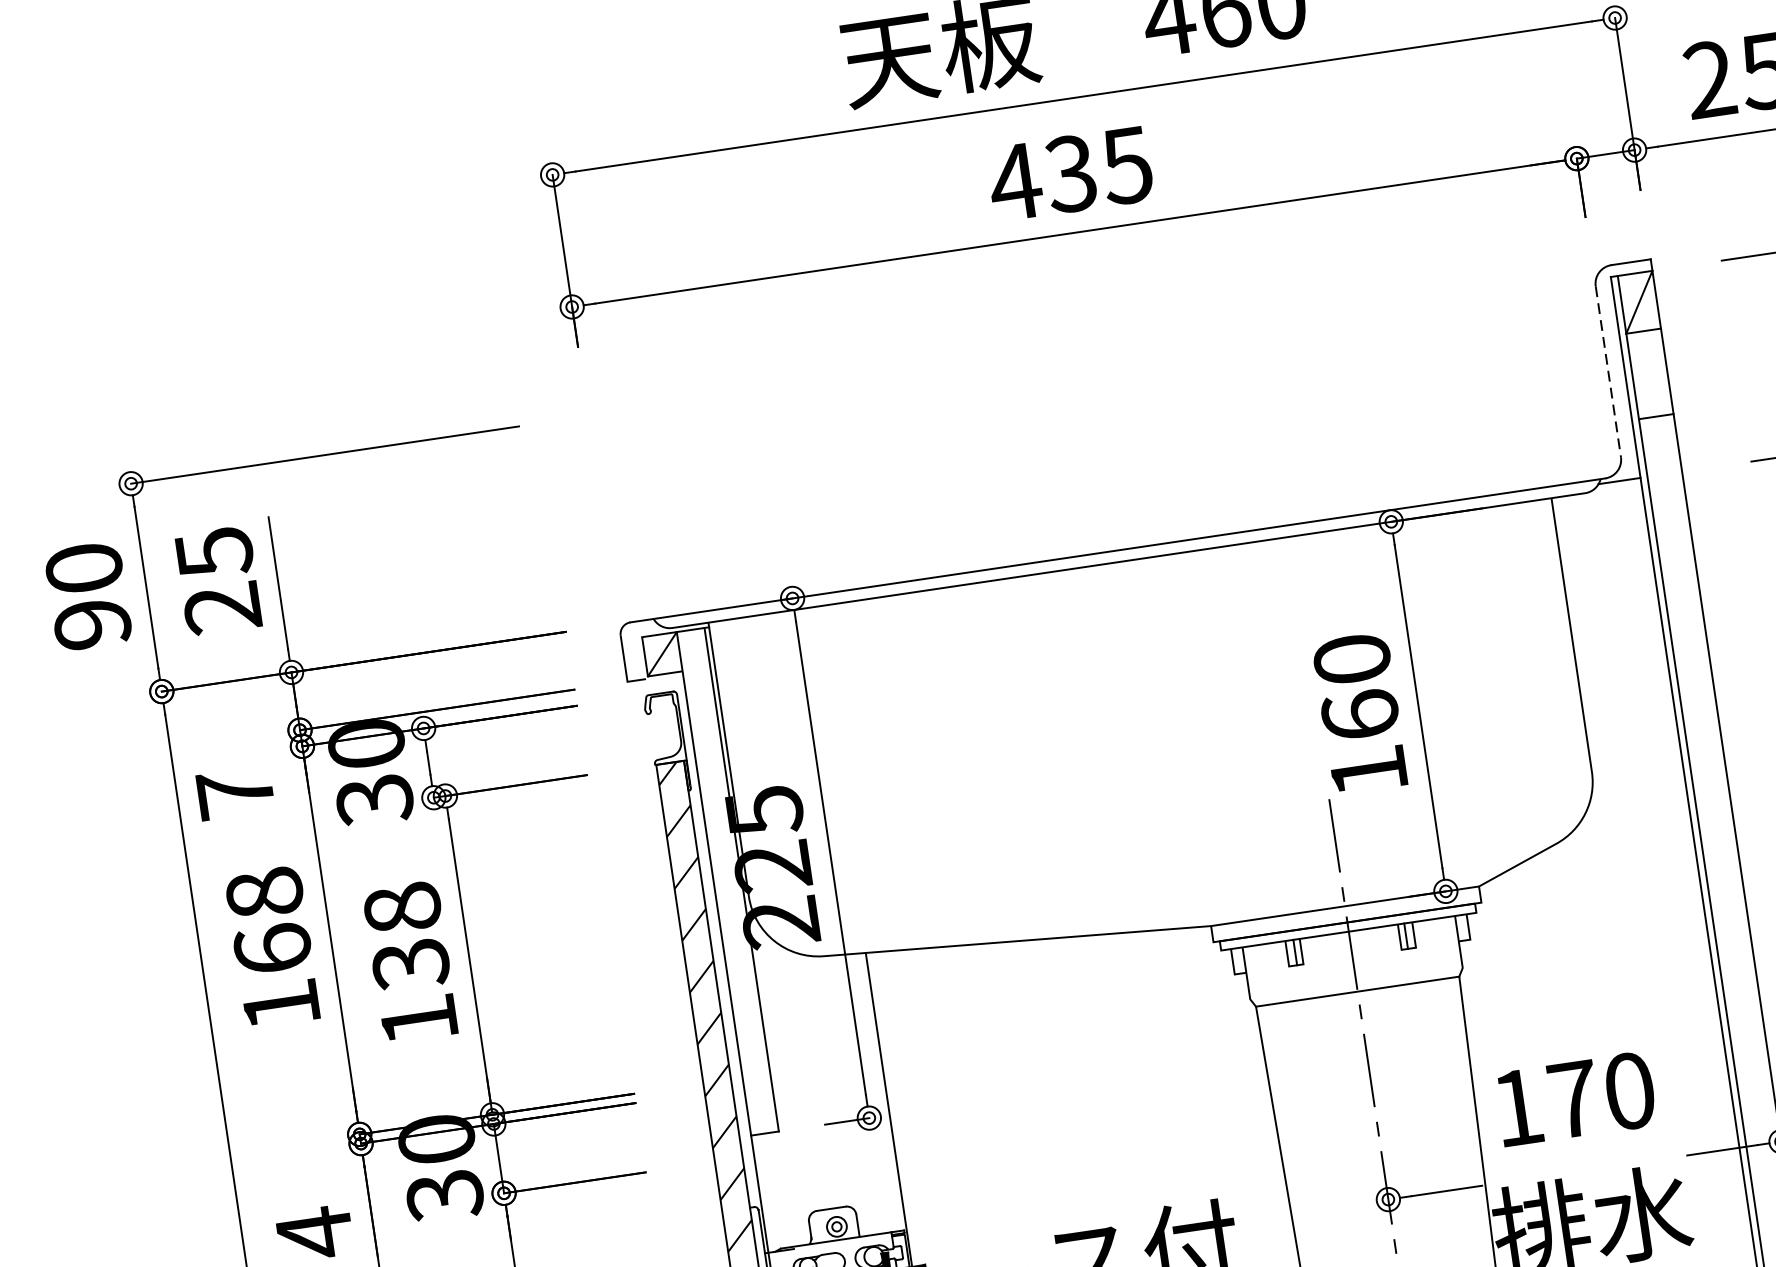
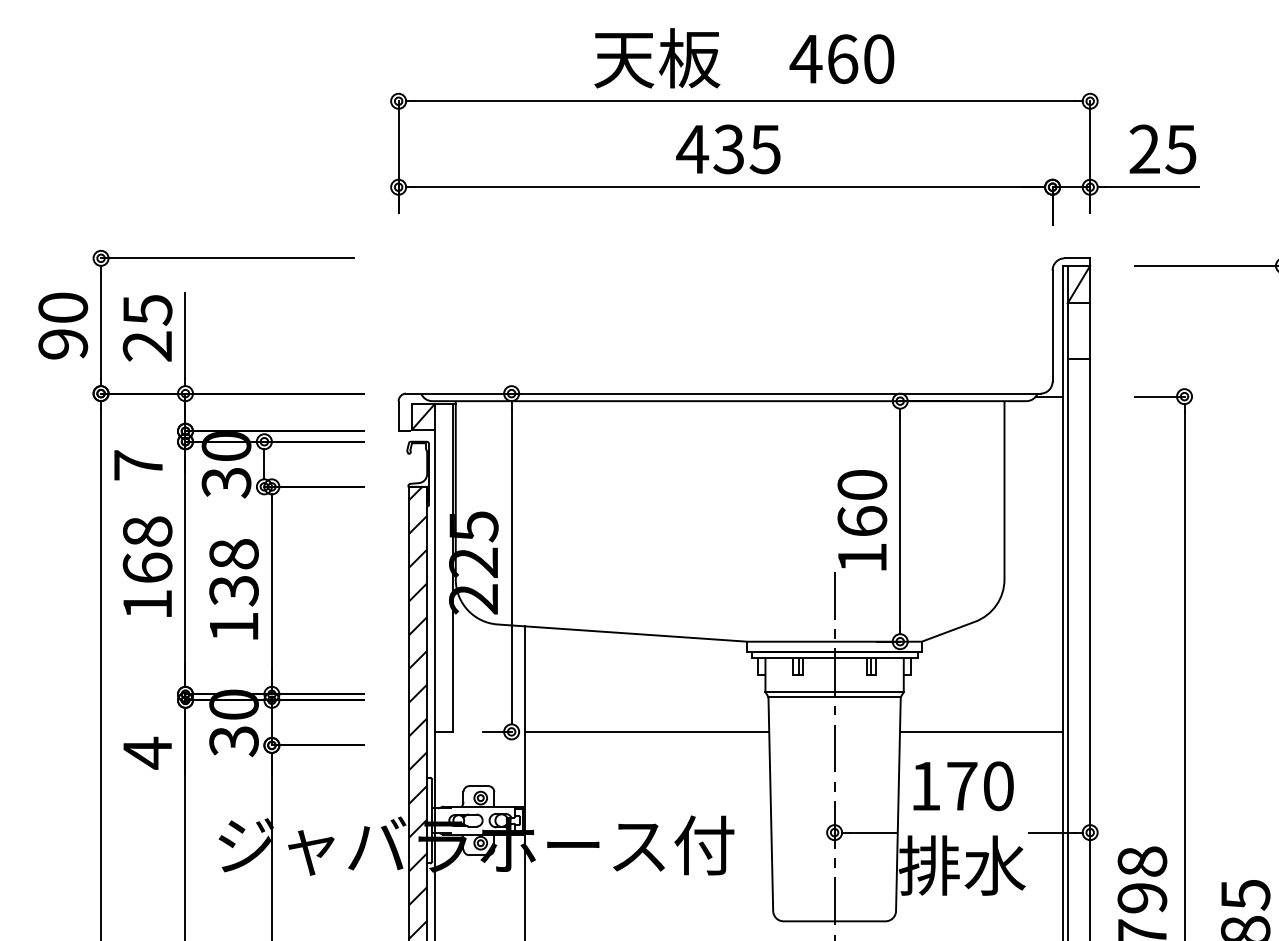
line: (1608, 372) -> (1052, 326), dashed -> solid
line: (1356, 984) -> (834, 692), added
line: (1591, 1010) -> (981, 731), added
line: (1076, 1086) -> (646, 731), added

